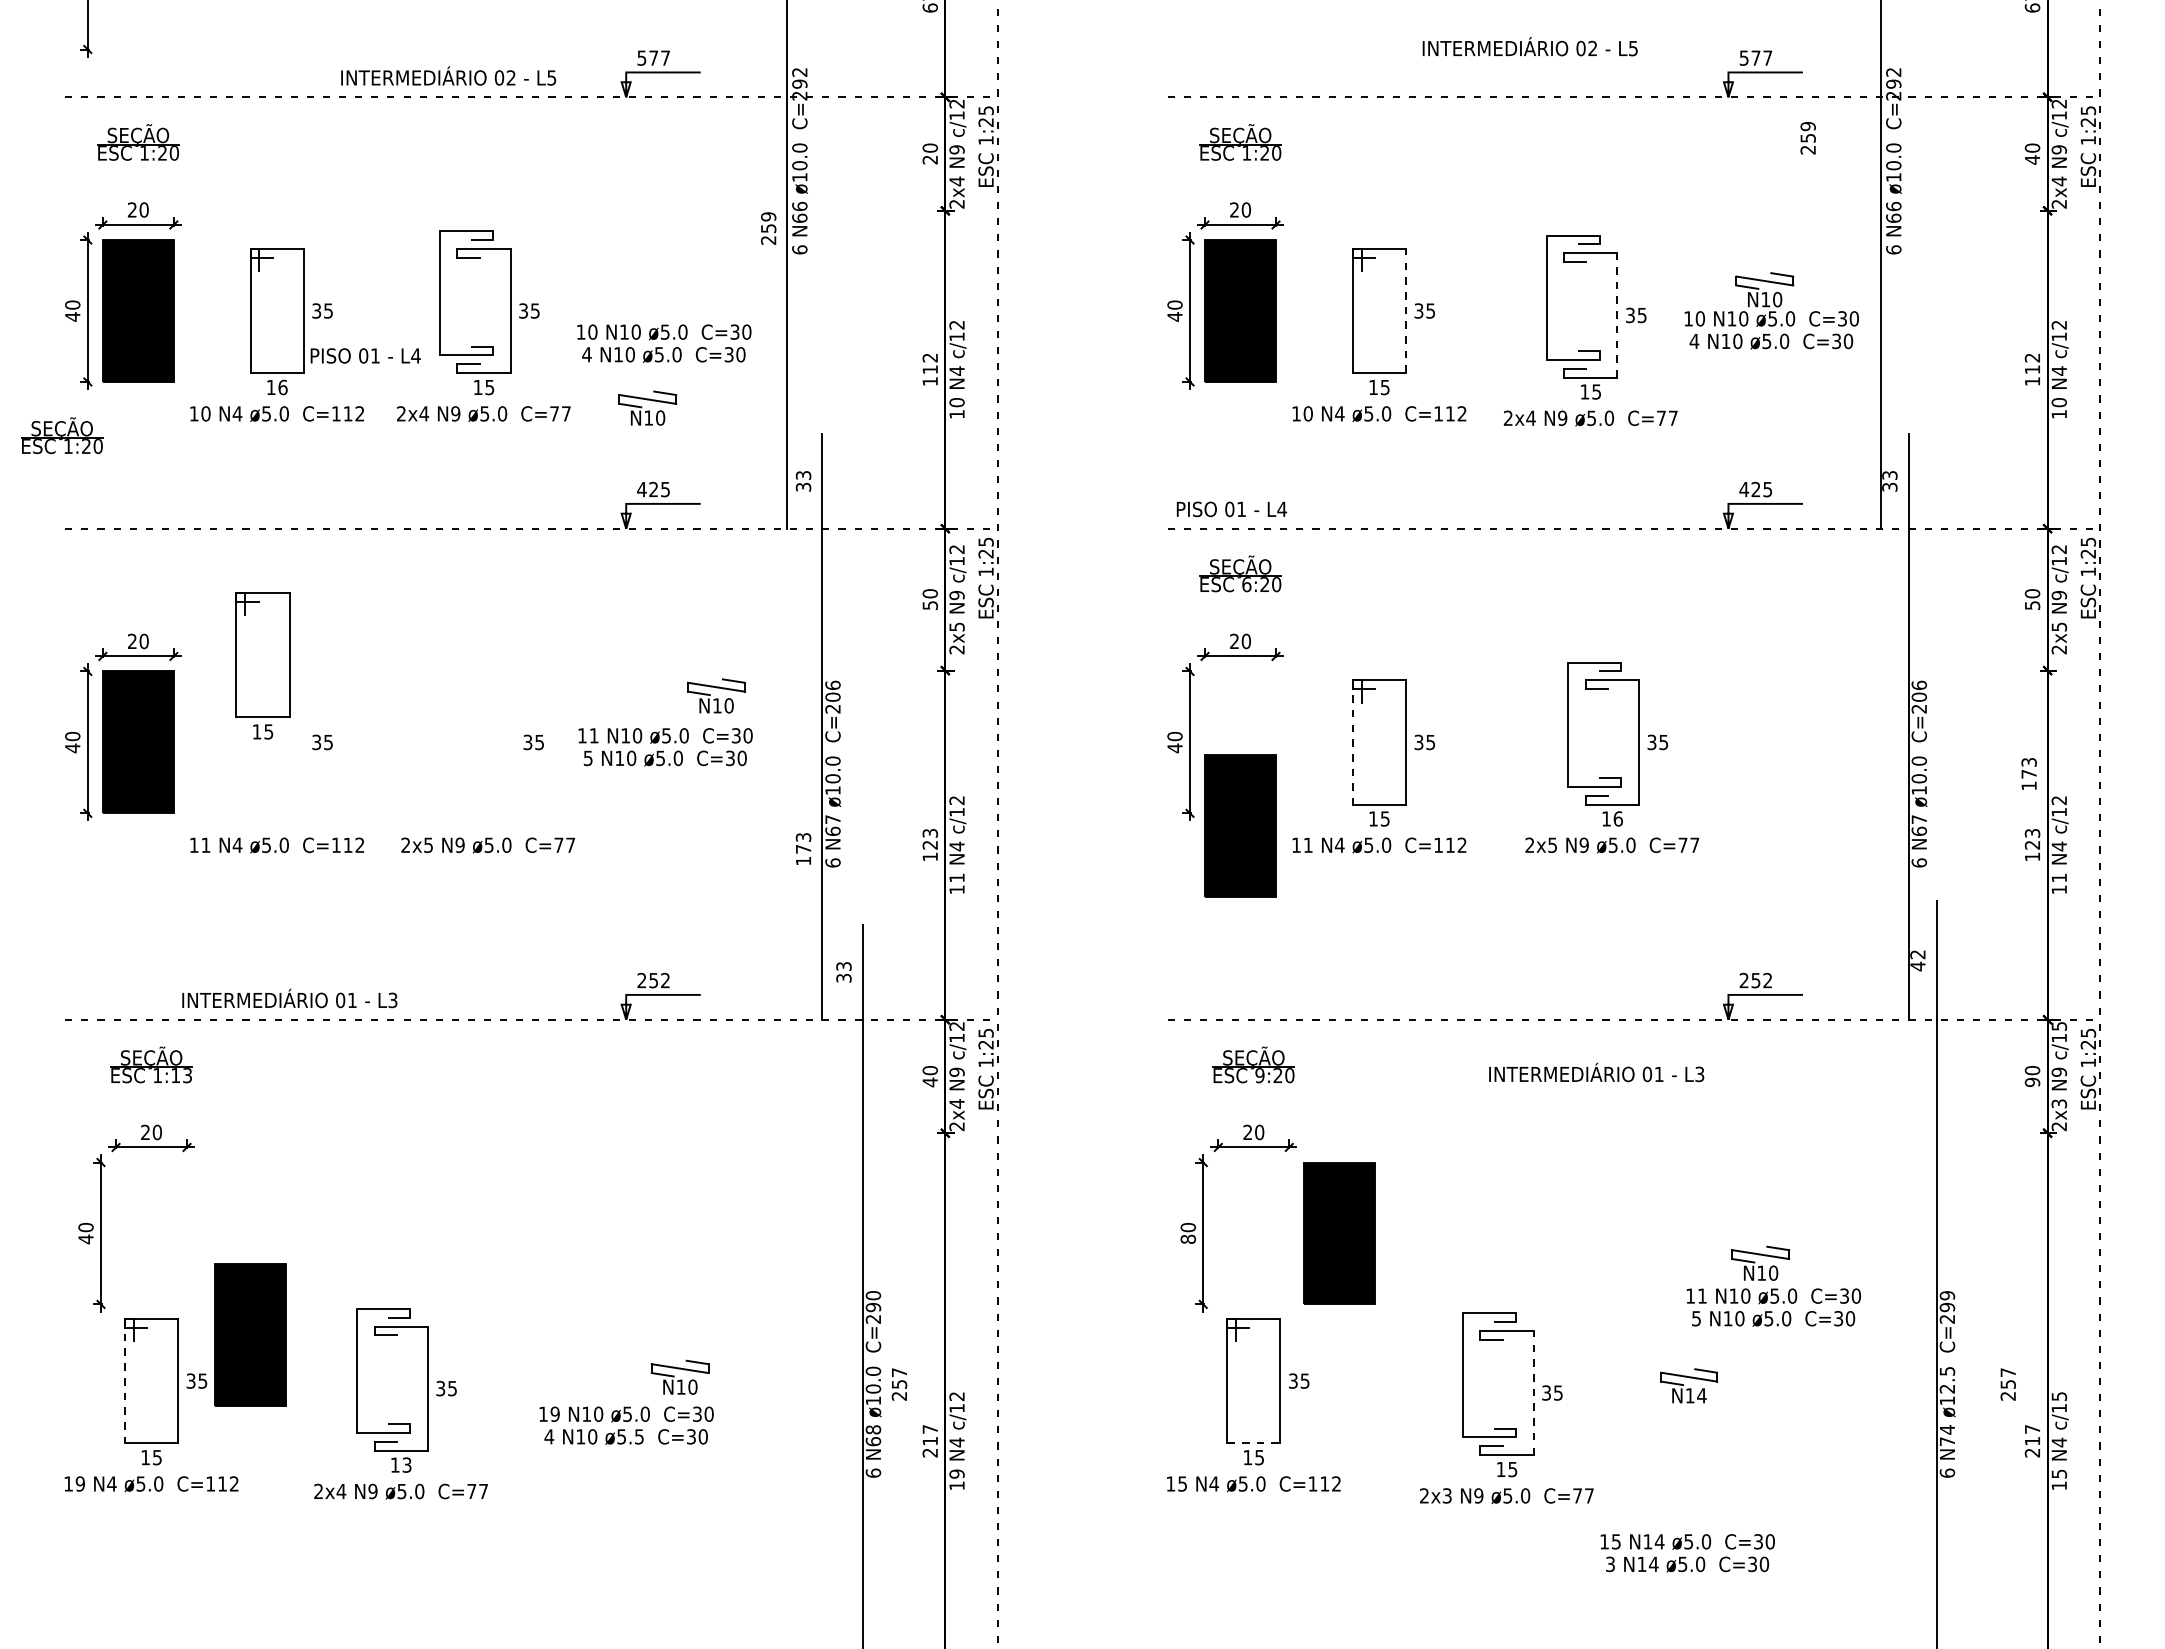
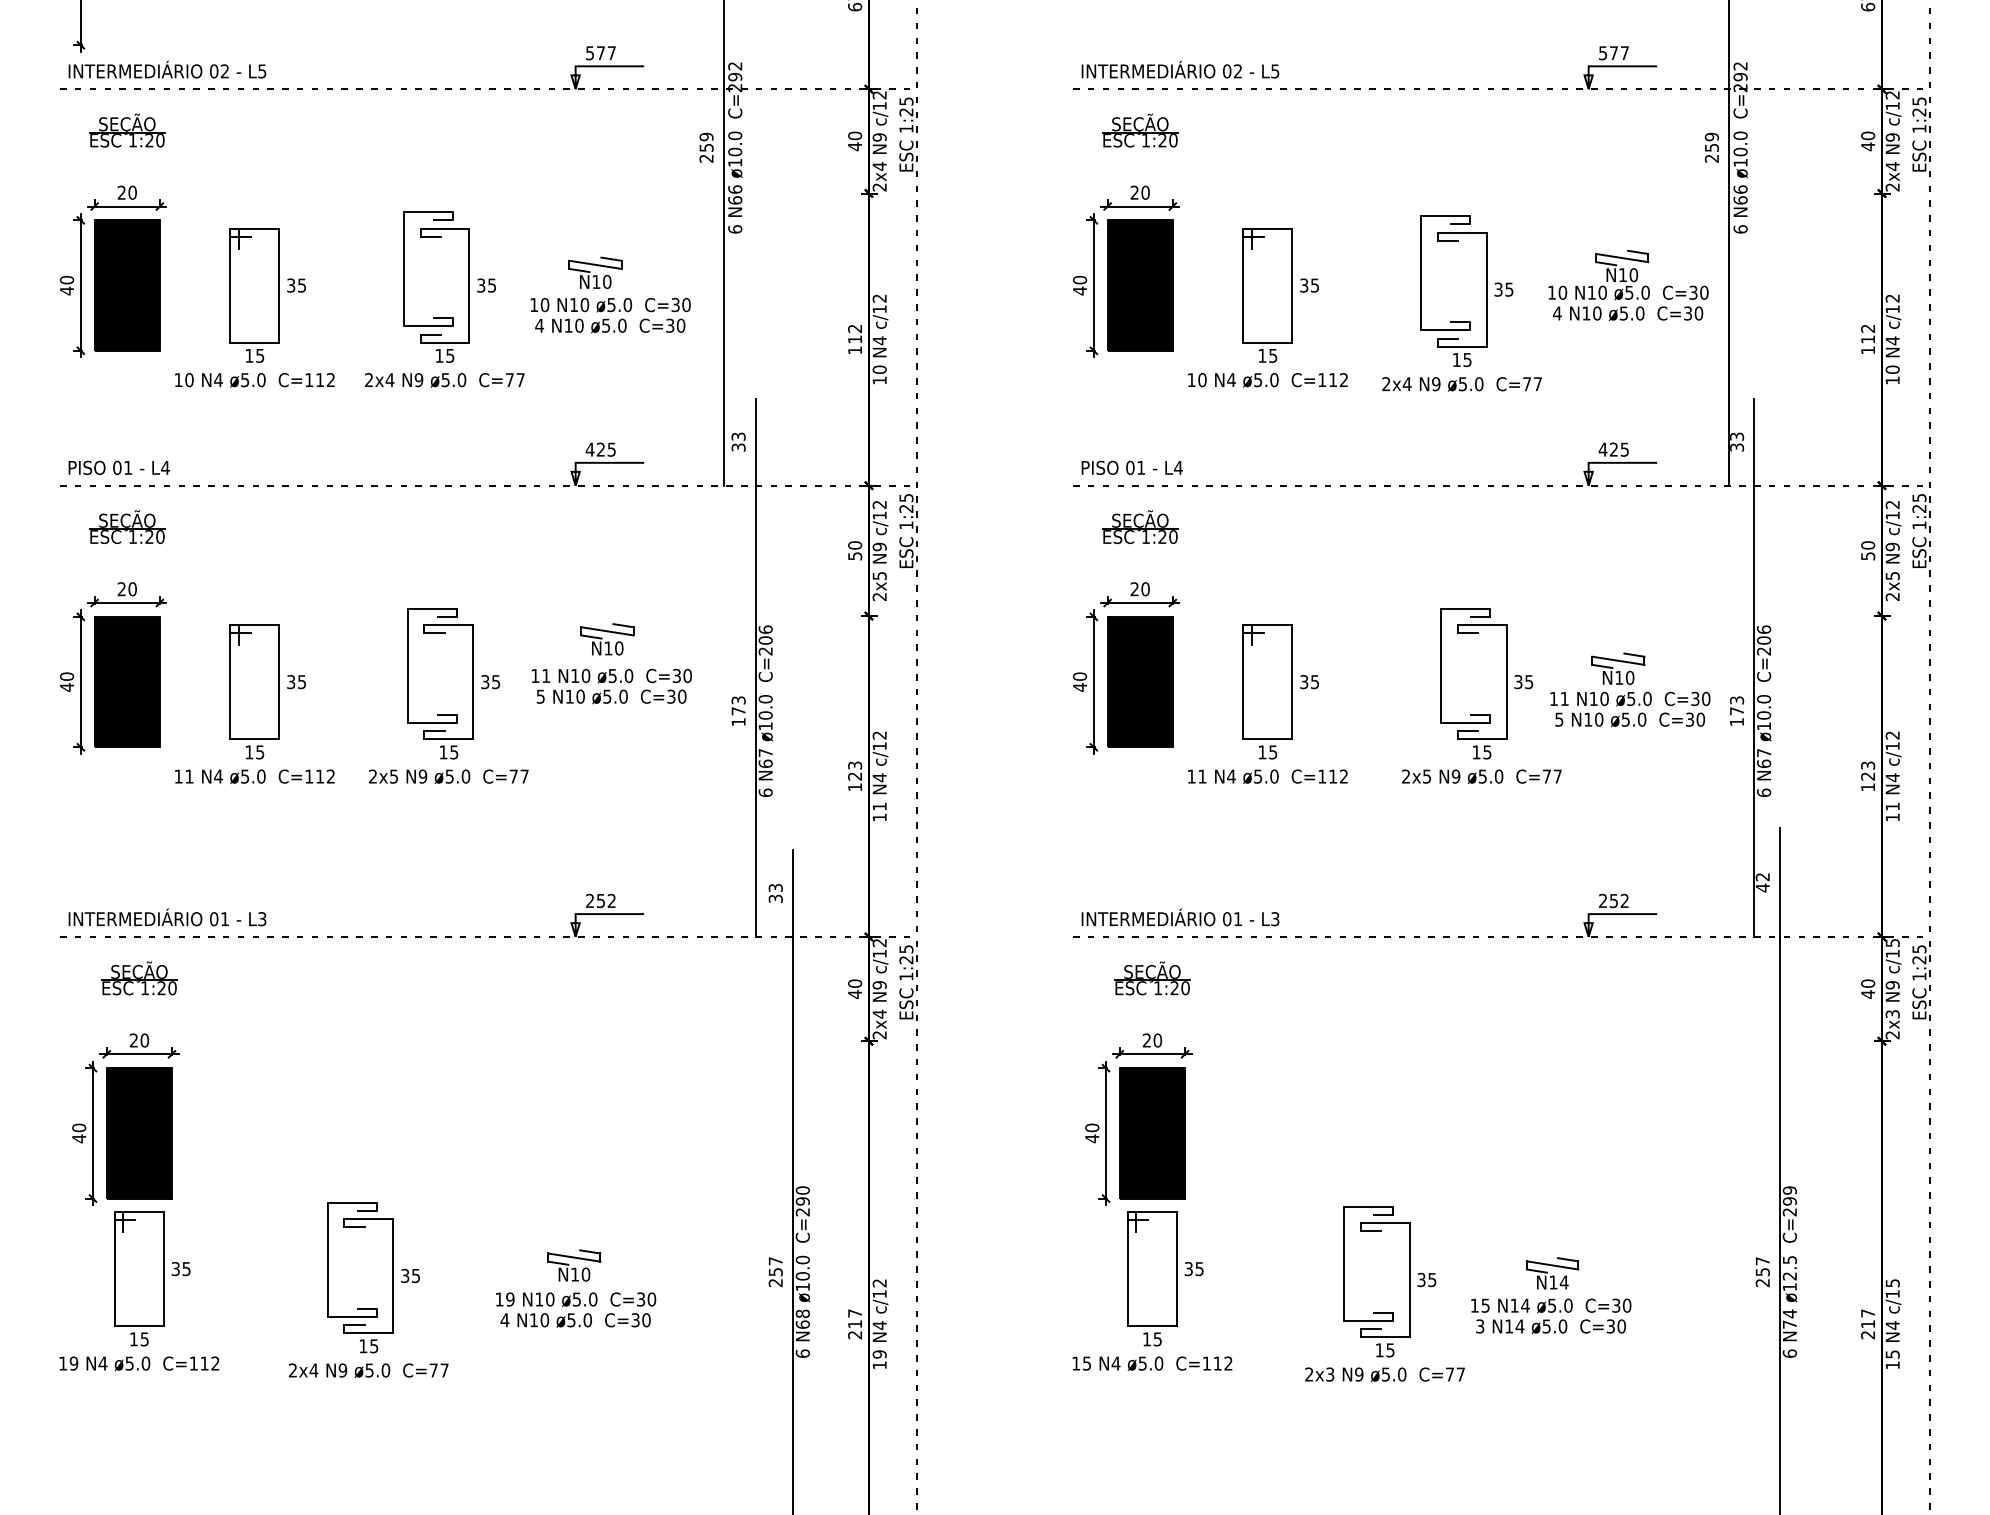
text: (1530, 46) -> (1180, 69), moved
text: (448, 75) -> (167, 69), moved
text: (1807, 137) -> (1711, 147), moved
text: (929, 159) -> (854, 146), 20 -> 40
text: (768, 228) -> (706, 147), moved
line: (1406, 310) -> (1292, 285), dashed -> solid
line: (1617, 315) -> (1486, 289), dashed -> solid
text: (364, 355) -> (118, 467), moved
text: (283, 387) -> (260, 355), 16 -> 15
part: (647, 407) -> (595, 272), moved
part: (62, 436) -> (127, 527), moved
text: (1246, 585) -> (1145, 537), 6:20 -> 1:20
part: (262, 665) -> (254, 691), moved
part: (716, 696) -> (607, 639), moved
line: (1352, 742) -> (1243, 682), dashed -> solid
text: (2029, 773) -> (1737, 710), moved
part: (479, 777) -> (440, 714), added
text: (1618, 819) -> (1487, 752), 16 -> 15
part: (1240, 825) -> (1140, 681), moved
text: (803, 848) -> (738, 710), moved
text: (289, 998) -> (167, 917), moved
text: (1596, 1072) -> (1180, 917), moved
text: (181, 1075) -> (166, 988), 1:13 -> 1:20
text: (1259, 1075) -> (1157, 988), 9:20 -> 1:20
text: (2032, 1082) -> (1868, 994), 90 -> 40
part: (1339, 1233) -> (1152, 1133), moved
text: (1188, 1239) -> (1092, 1138), 80 -> 40
part: (1773, 1285) -> (1630, 689), moved
part: (250, 1334) -> (139, 1133), moved
part: (680, 1377) -> (574, 1265), moved
line: (124, 1381) -> (114, 1269), dashed -> solid
text: (899, 1384) -> (775, 1272), moved
text: (2007, 1384) -> (1762, 1272), moved
line: (1533, 1392) -> (1409, 1279), dashed -> solid
text: (639, 1437) -> (587, 1320), ø5.5 -> ø5.0
line: (1253, 1443) -> (1152, 1326), dashed -> solid
text: (407, 1464) -> (374, 1345), 13 -> 15
text: (1688, 1552) -> (1551, 1315), moved

